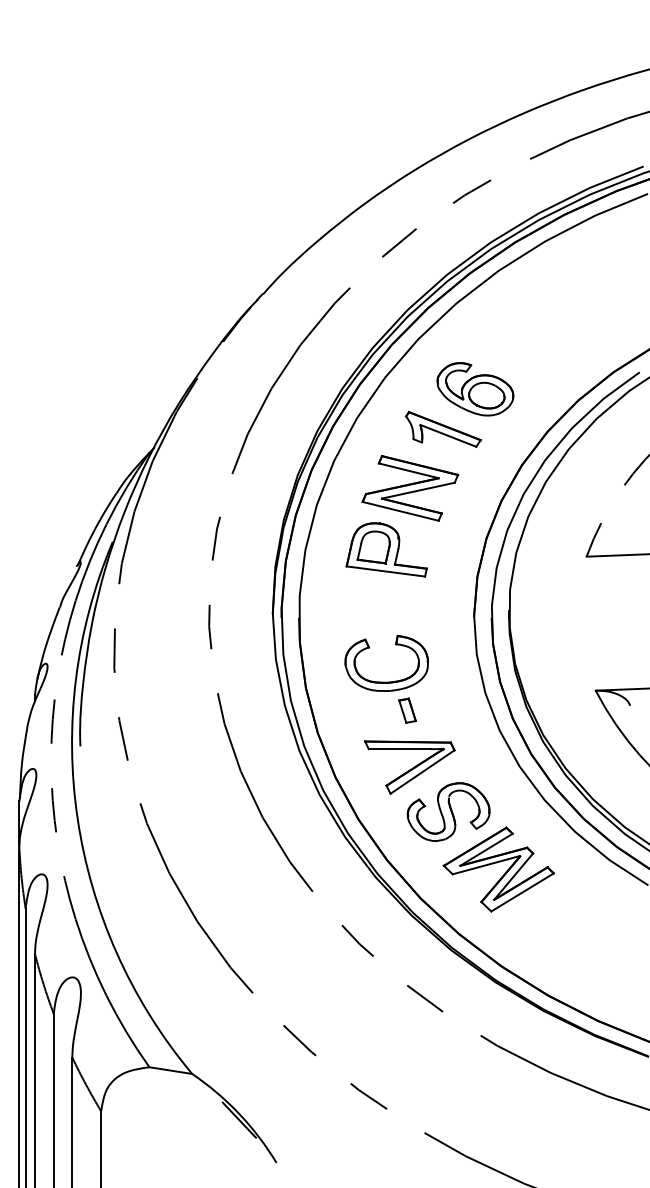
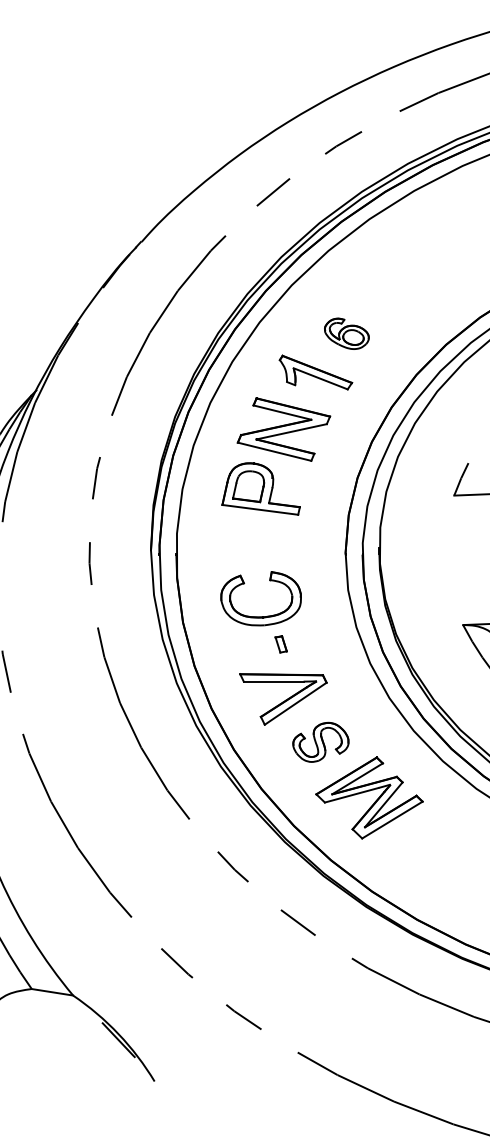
part: (475, 389) -> (346, 333), size x0.6
part: (407, 710) -> (281, 644), size x0.7
part: (448, 811) -> (320, 741), size x0.7

